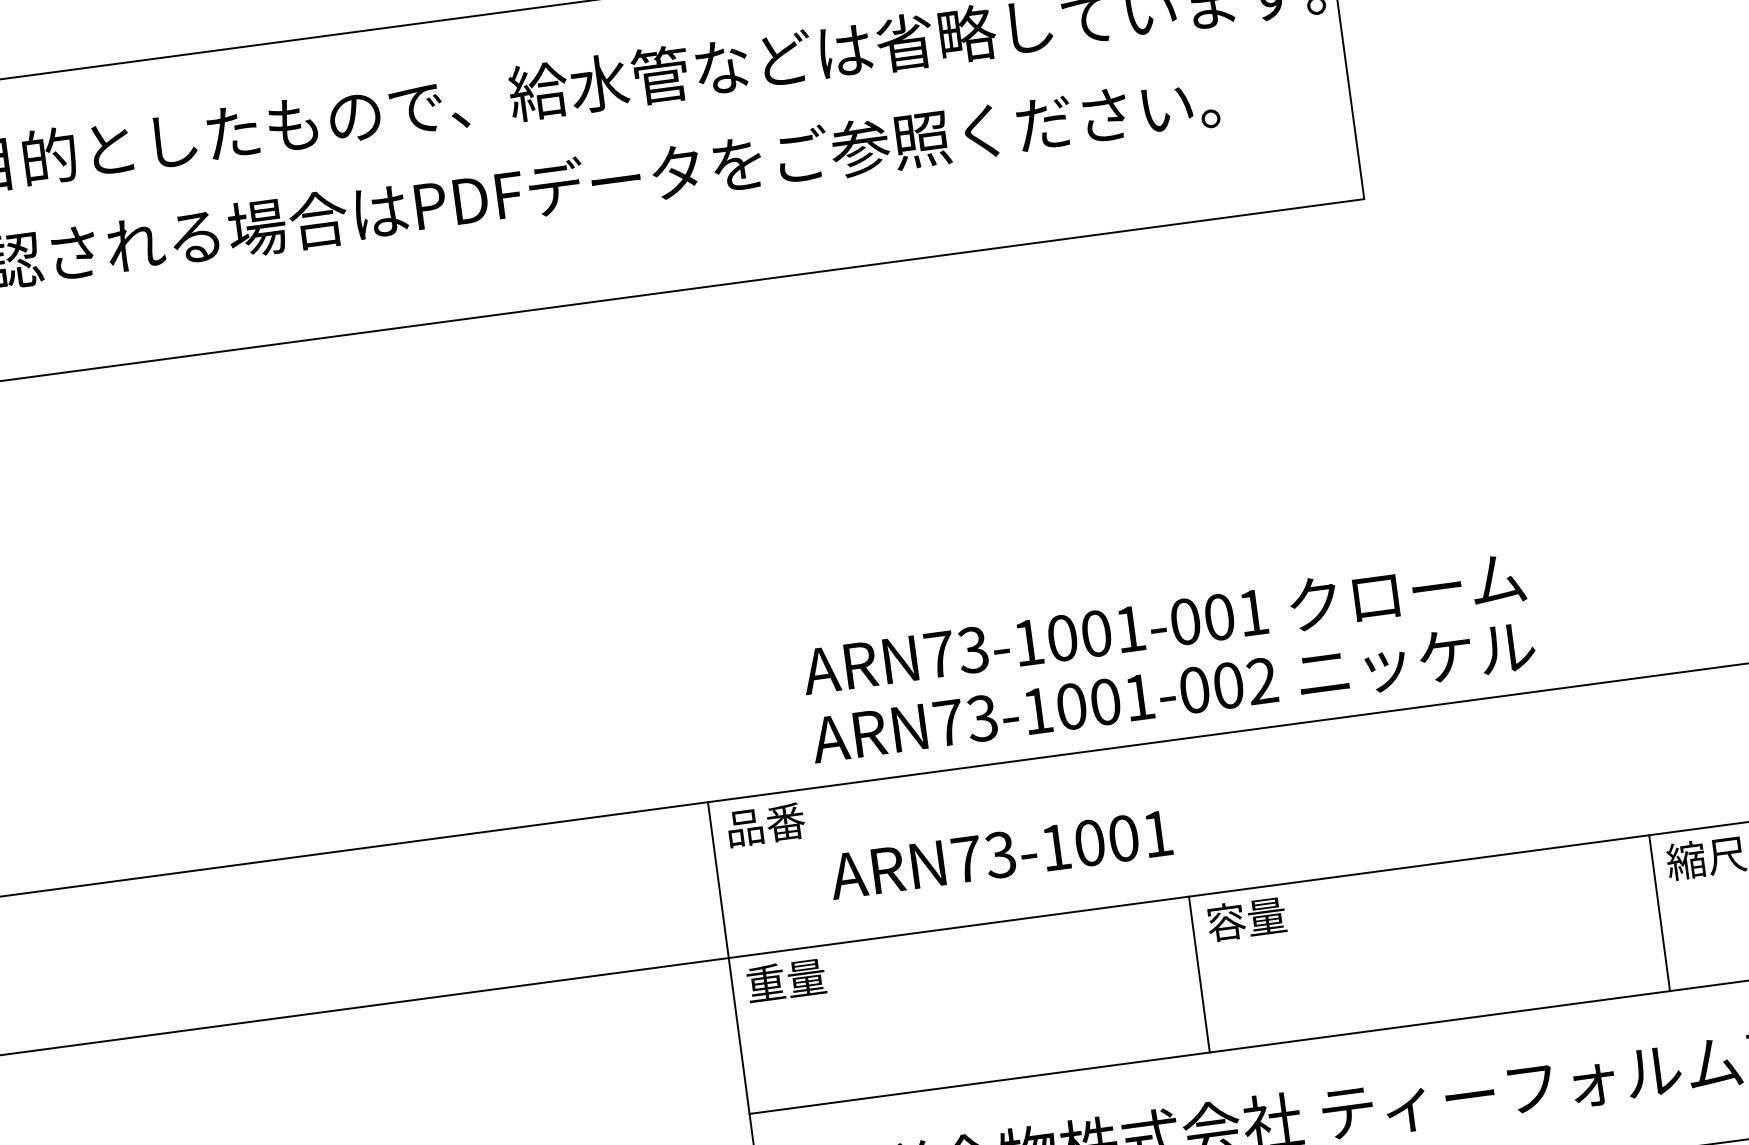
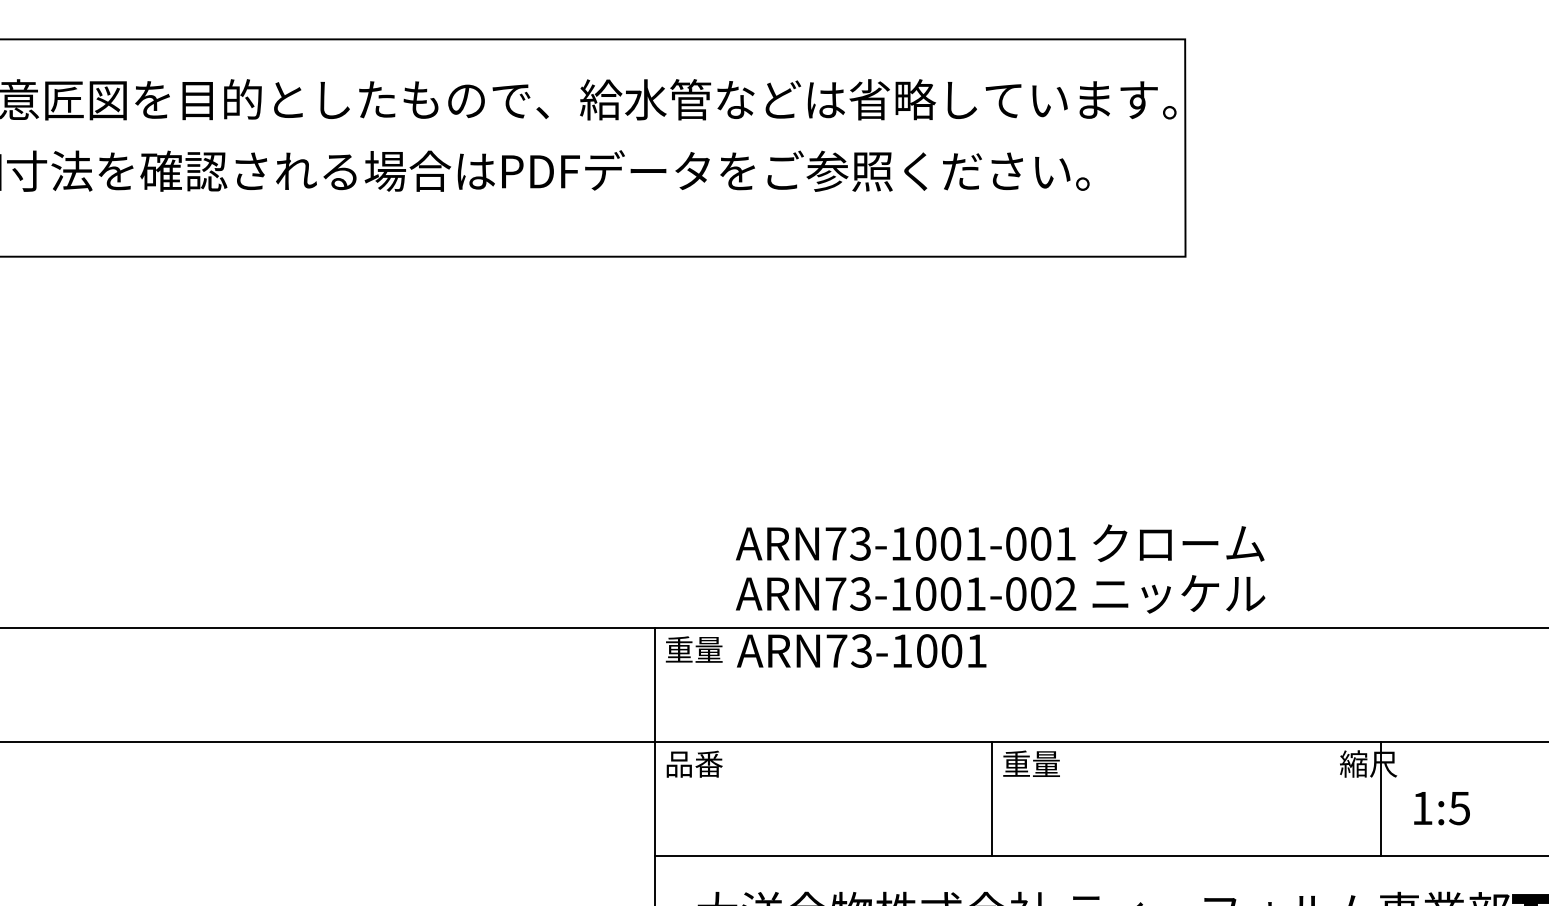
text: (764, 824) -> (693, 649), 品番 -> 重量
text: (1000, 854) -> (861, 650), moved
line: (1659, 913) -> (1380, 799), moved
text: (1225, 921) -> (1016, 763), 容量 -> 重量
text: (785, 980) -> (693, 763), 重量 -> 品番

